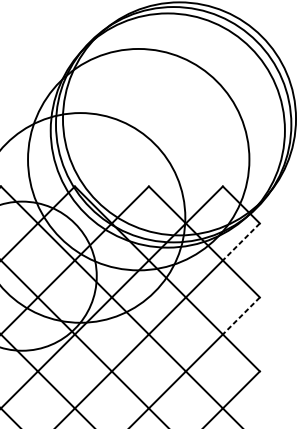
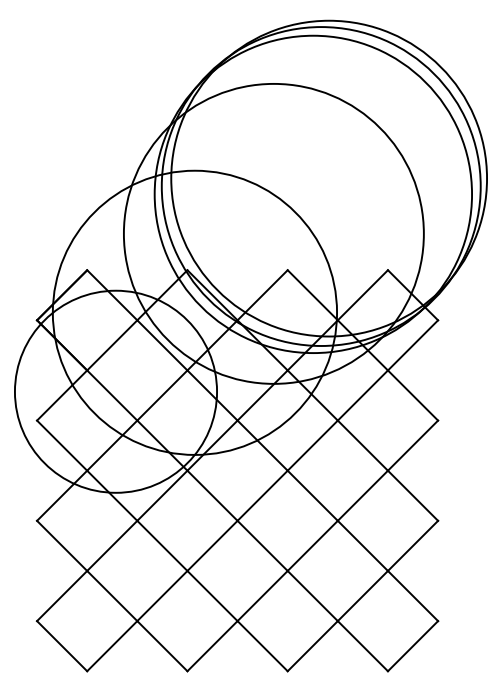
line: (241, 242) -> (412, 345), dashed -> solid
line: (241, 316) -> (412, 446), dashed -> solid

